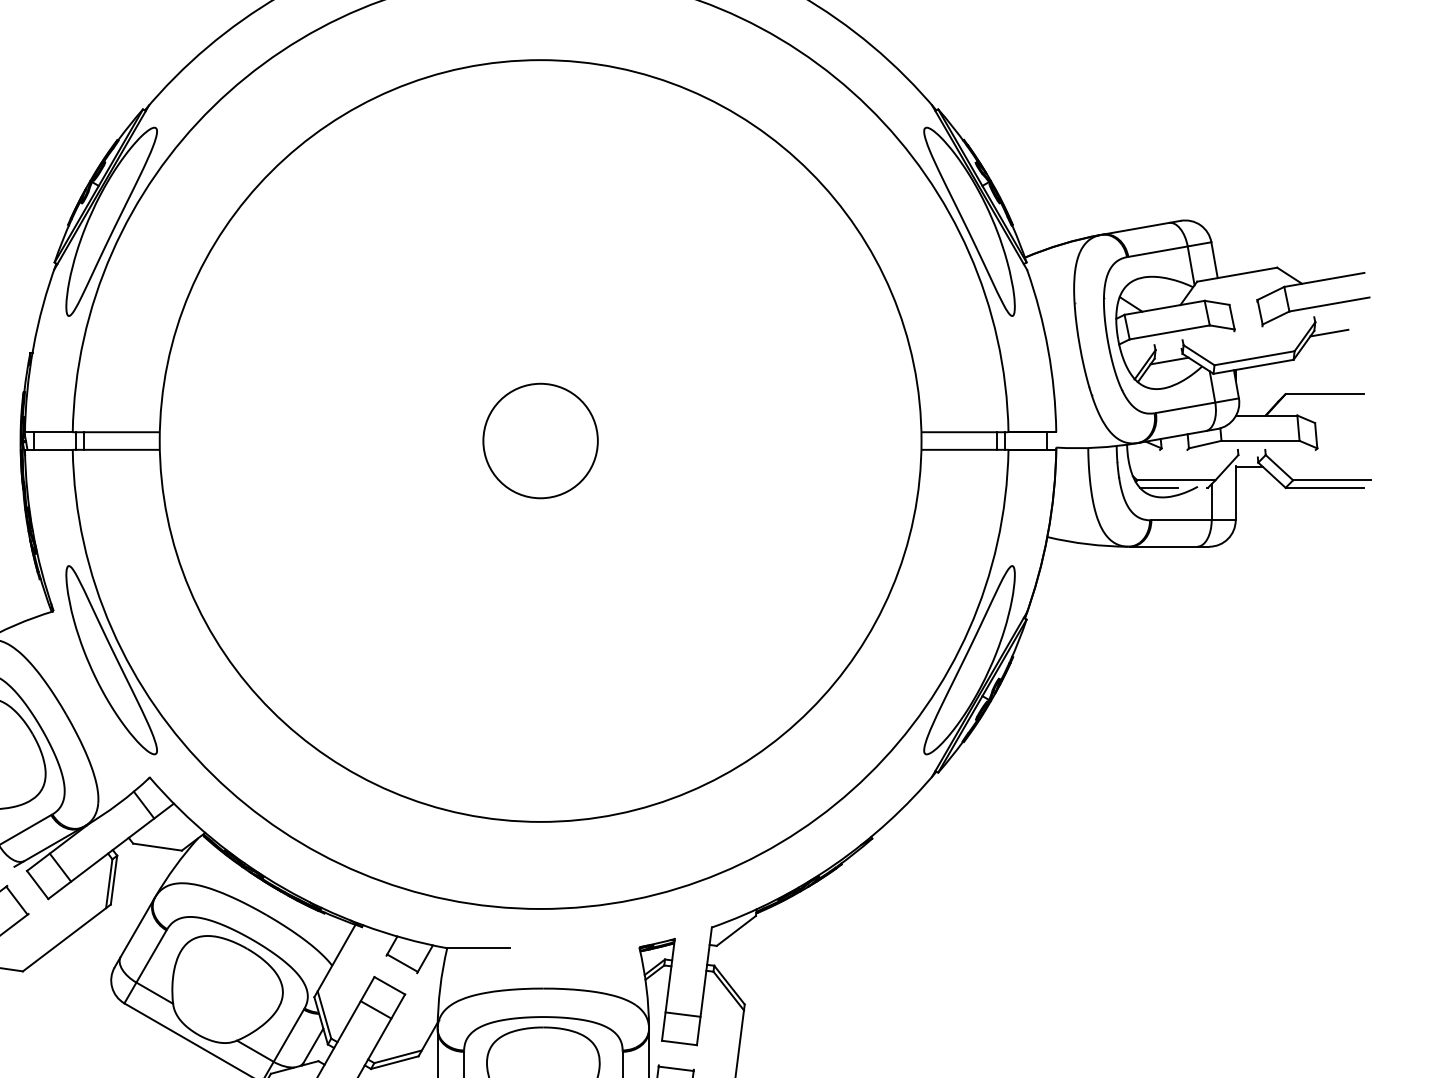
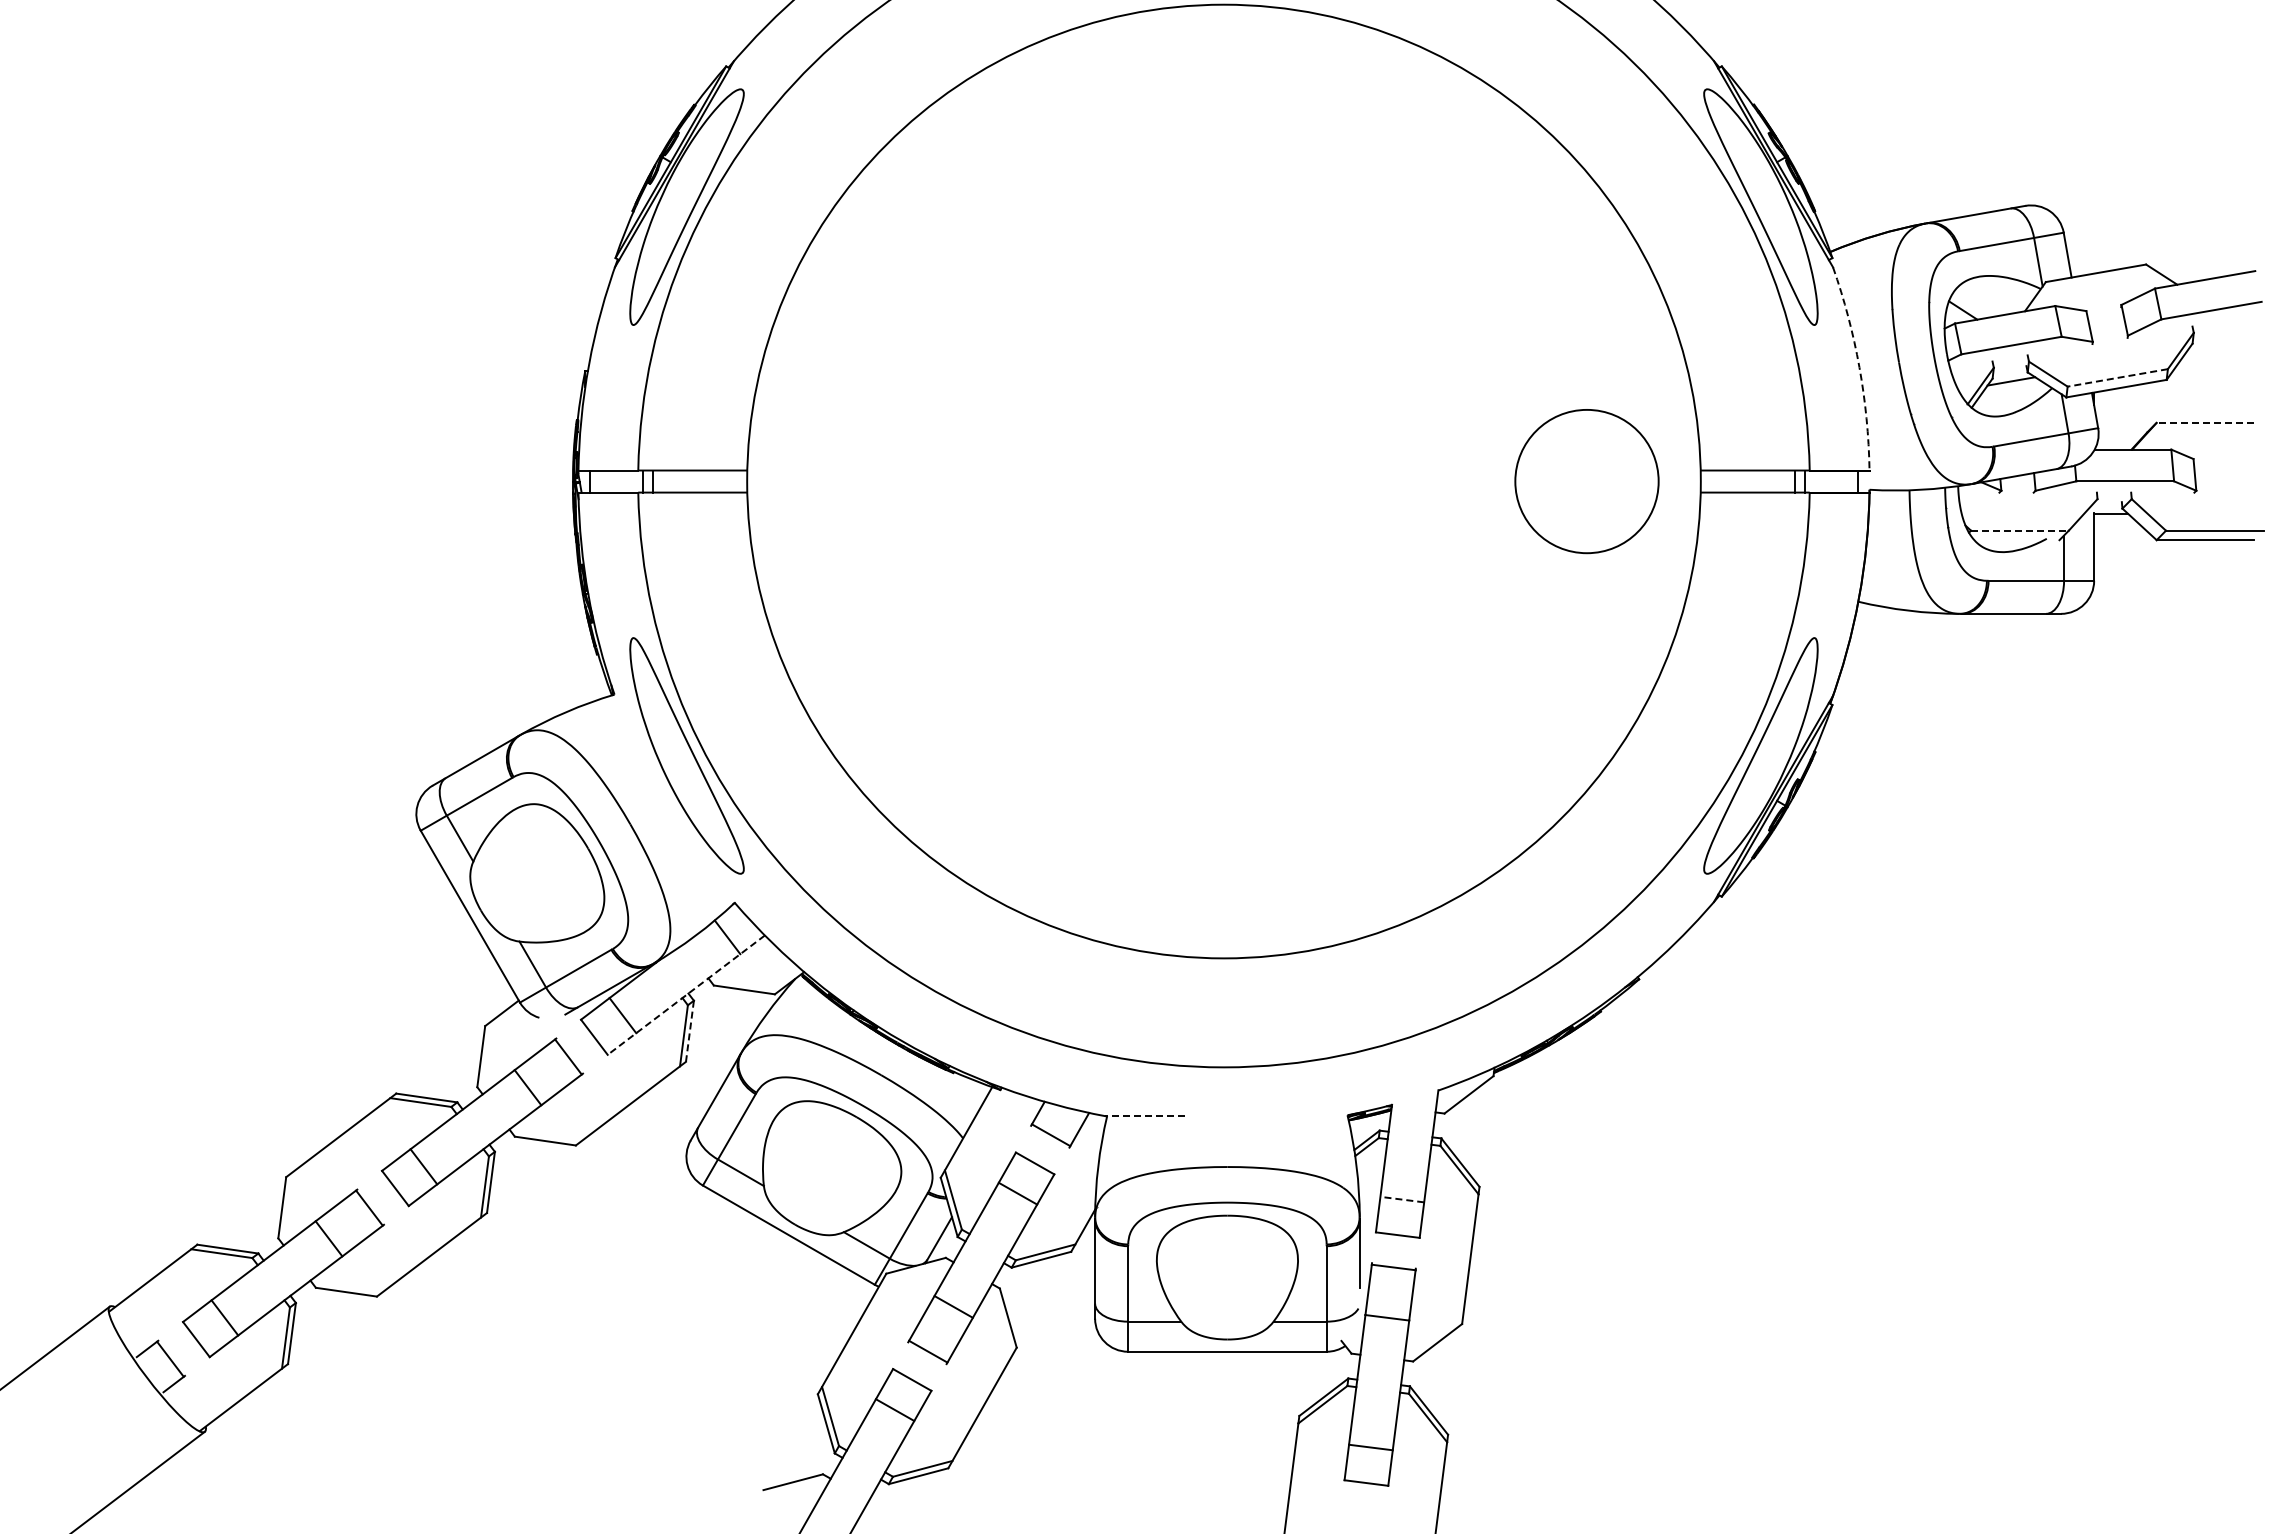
line: (1329, 333) -> (2211, 346), removed
arc: (1048, 349) -> (1859, 367), solid -> dashed
line: (1254, 357) -> (2117, 377), solid -> dashed
line: (1324, 393) -> (2205, 422), solid -> dashed
circle: (540, 440) -> (1586, 481), moved
line: (1176, 480) -> (2019, 530), solid -> dashed
line: (1159, 488) -> (1998, 540), removed
line: (111, 851) -> (686, 995), solid -> dashed
line: (113, 880) -> (689, 1031), solid -> dashed
line: (477, 948) -> (1144, 1116), solid -> dashed
line: (682, 1014) -> (1401, 1199), solid -> dashed

